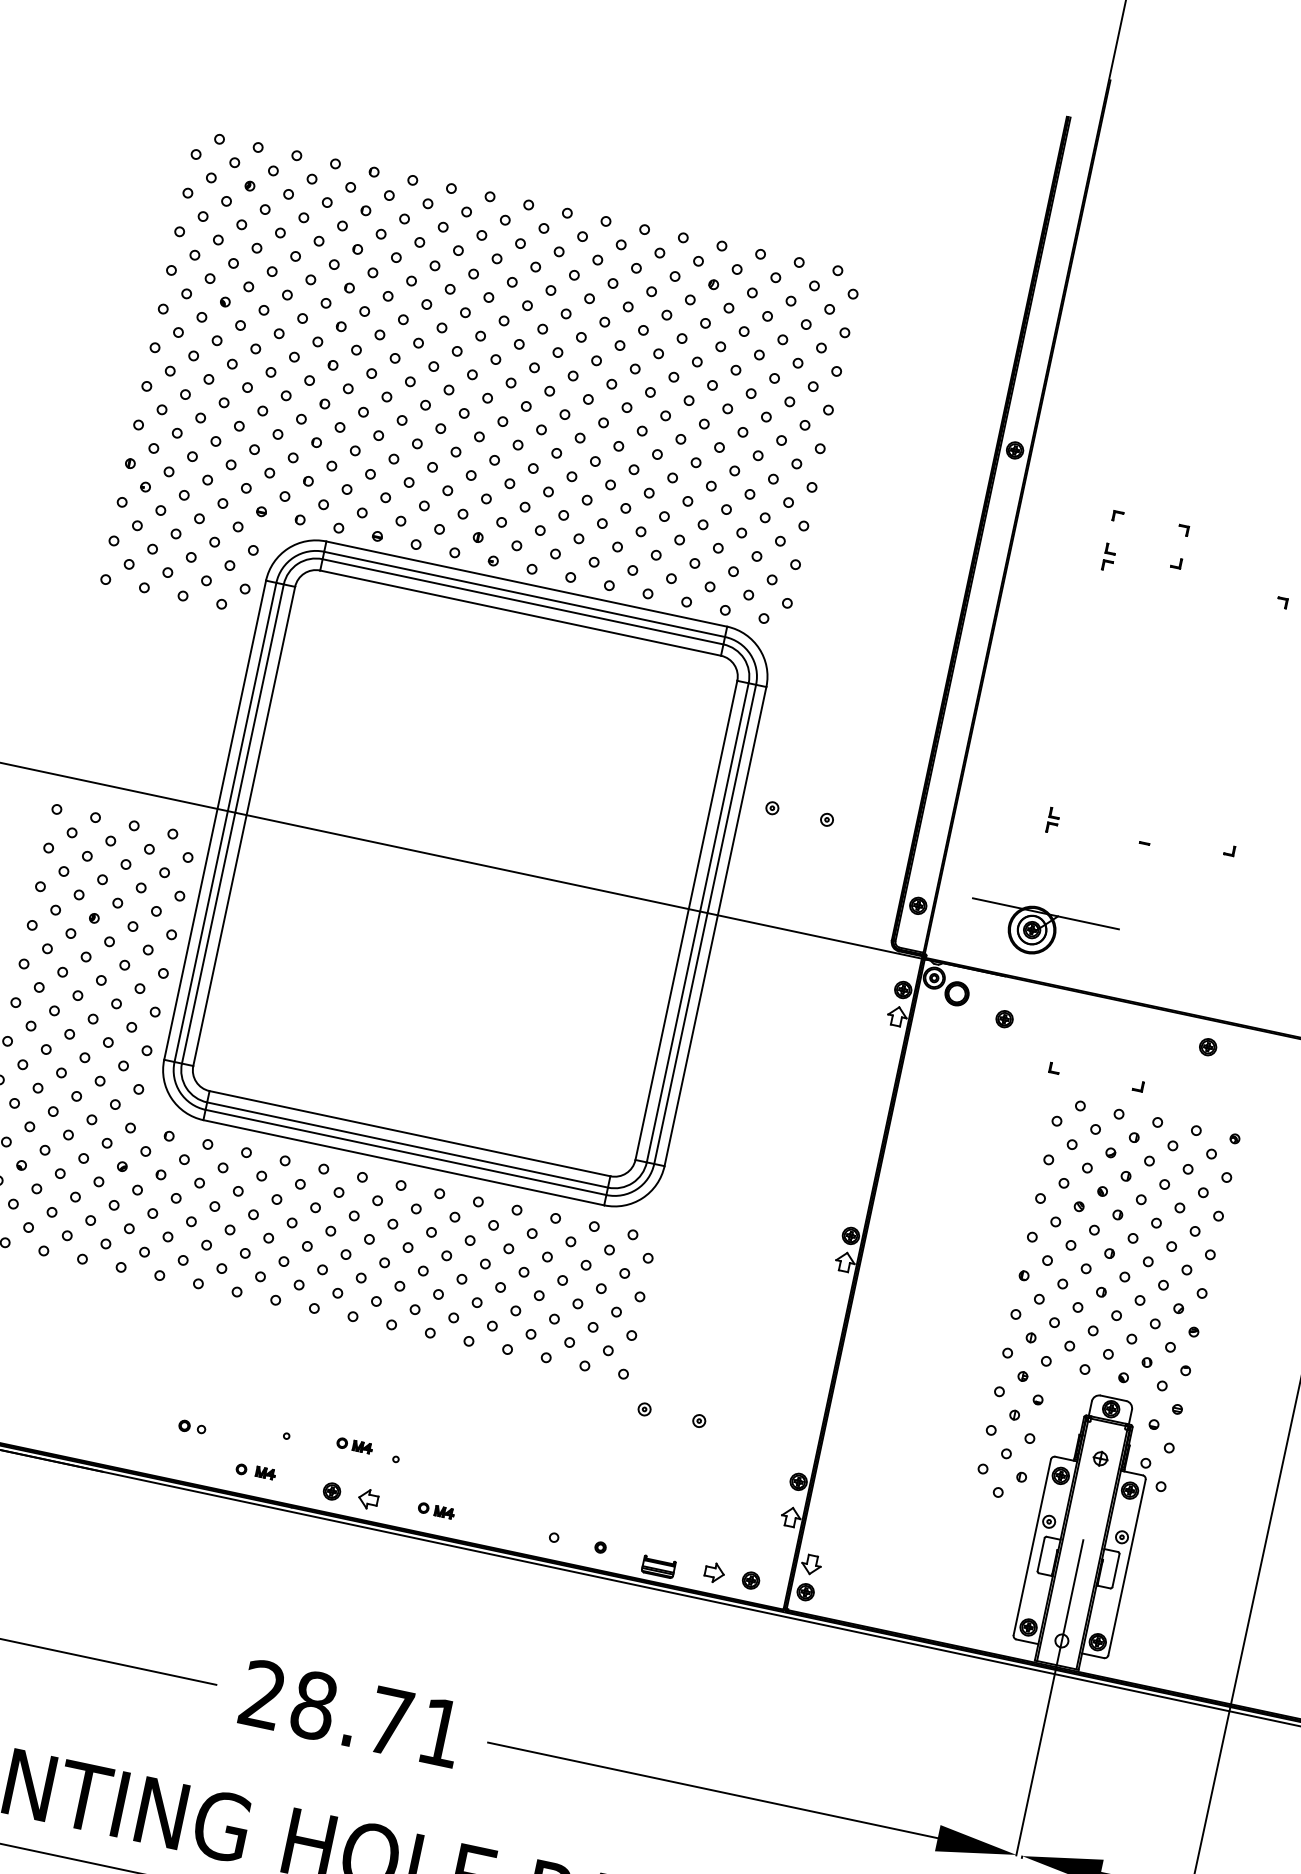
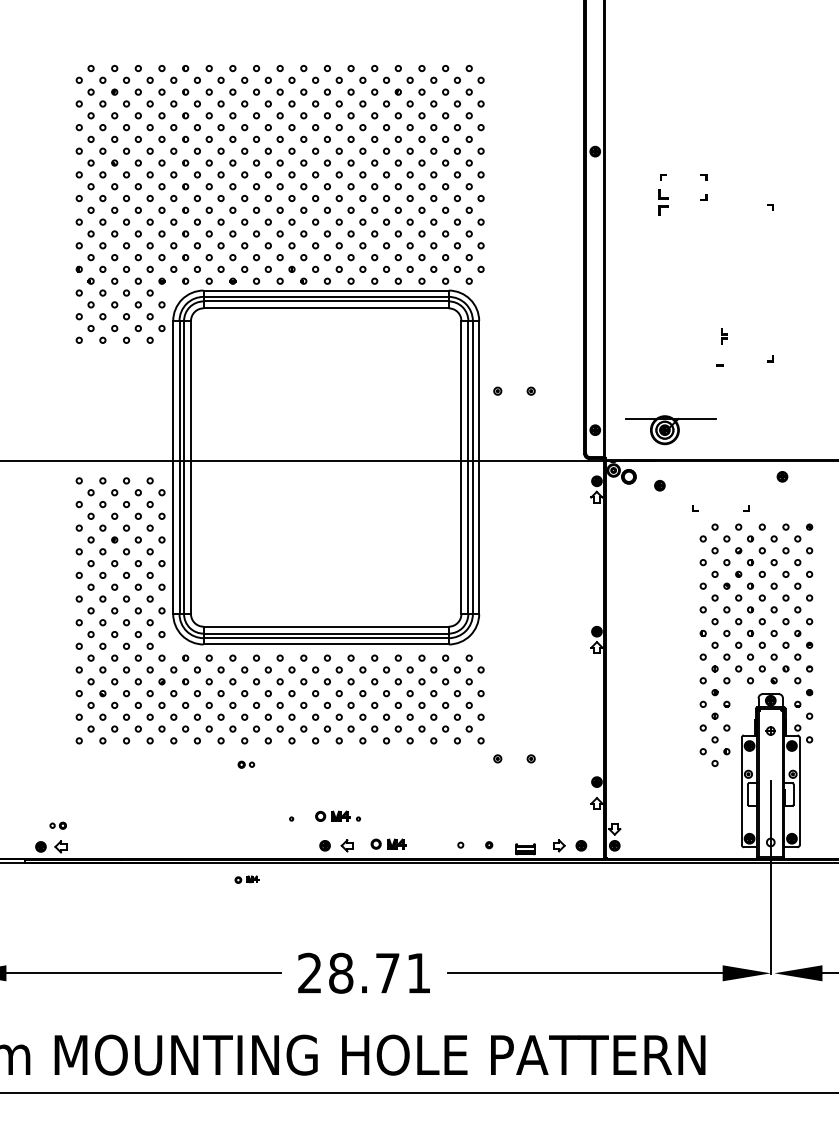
part: (1108, 557) -> (663, 202), size x1.6
part: (1052, 820) -> (724, 336), moved
part: (192, 1427) -> (246, 764), moved
part: (354, 1444) -> (332, 815), size x1.6
part: (255, 1471) -> (246, 879), moved
part: (436, 1509) -> (388, 843), size x1.6

